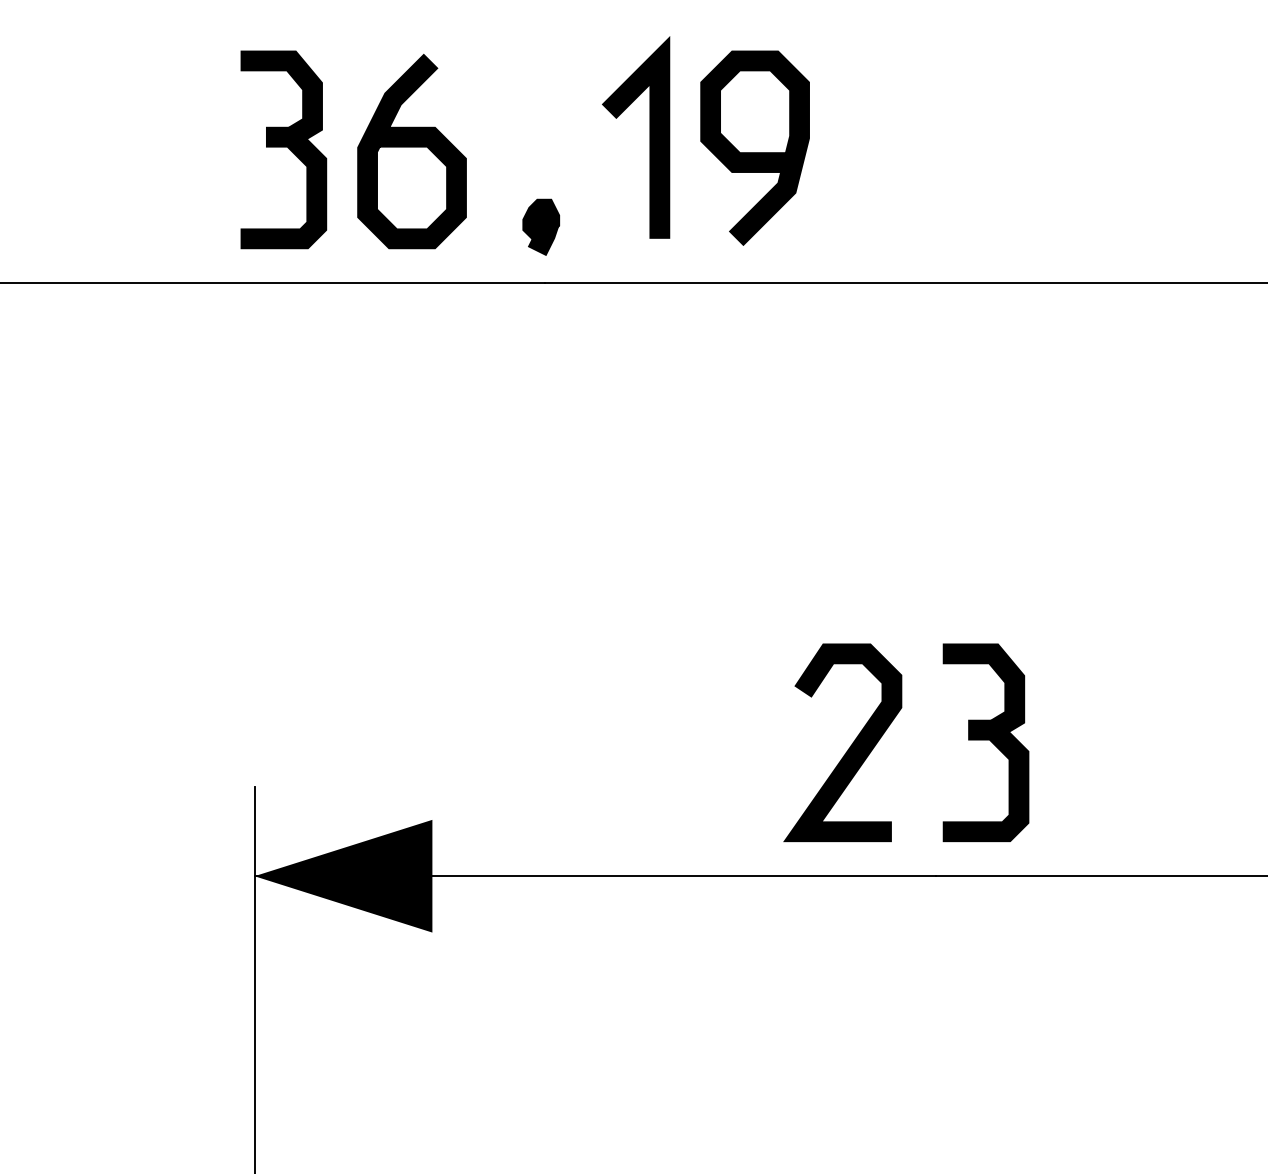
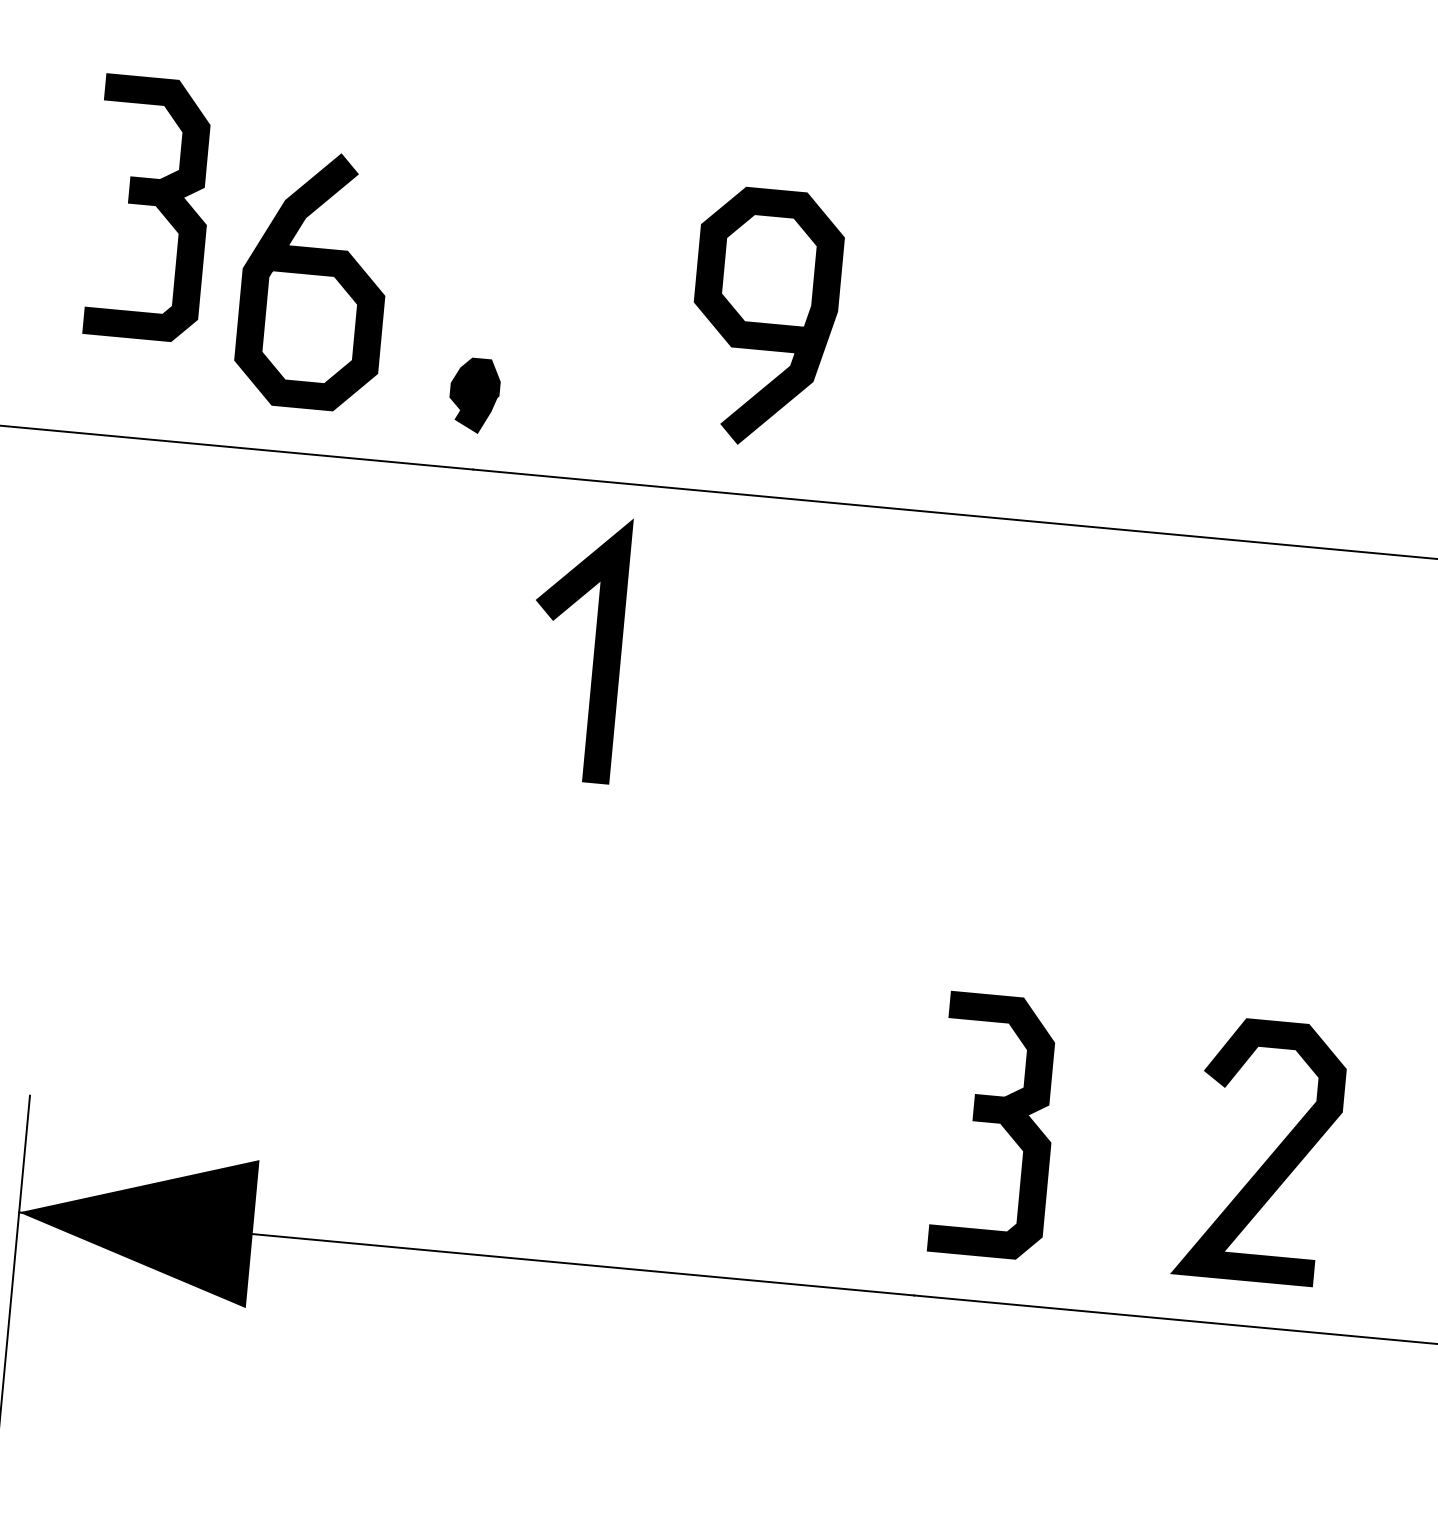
line: (649, 137) -> (594, 649), moved
part: (283, 149) -> (150, 208), moved
curve: (848, 748) -> (1267, 1159), moved

